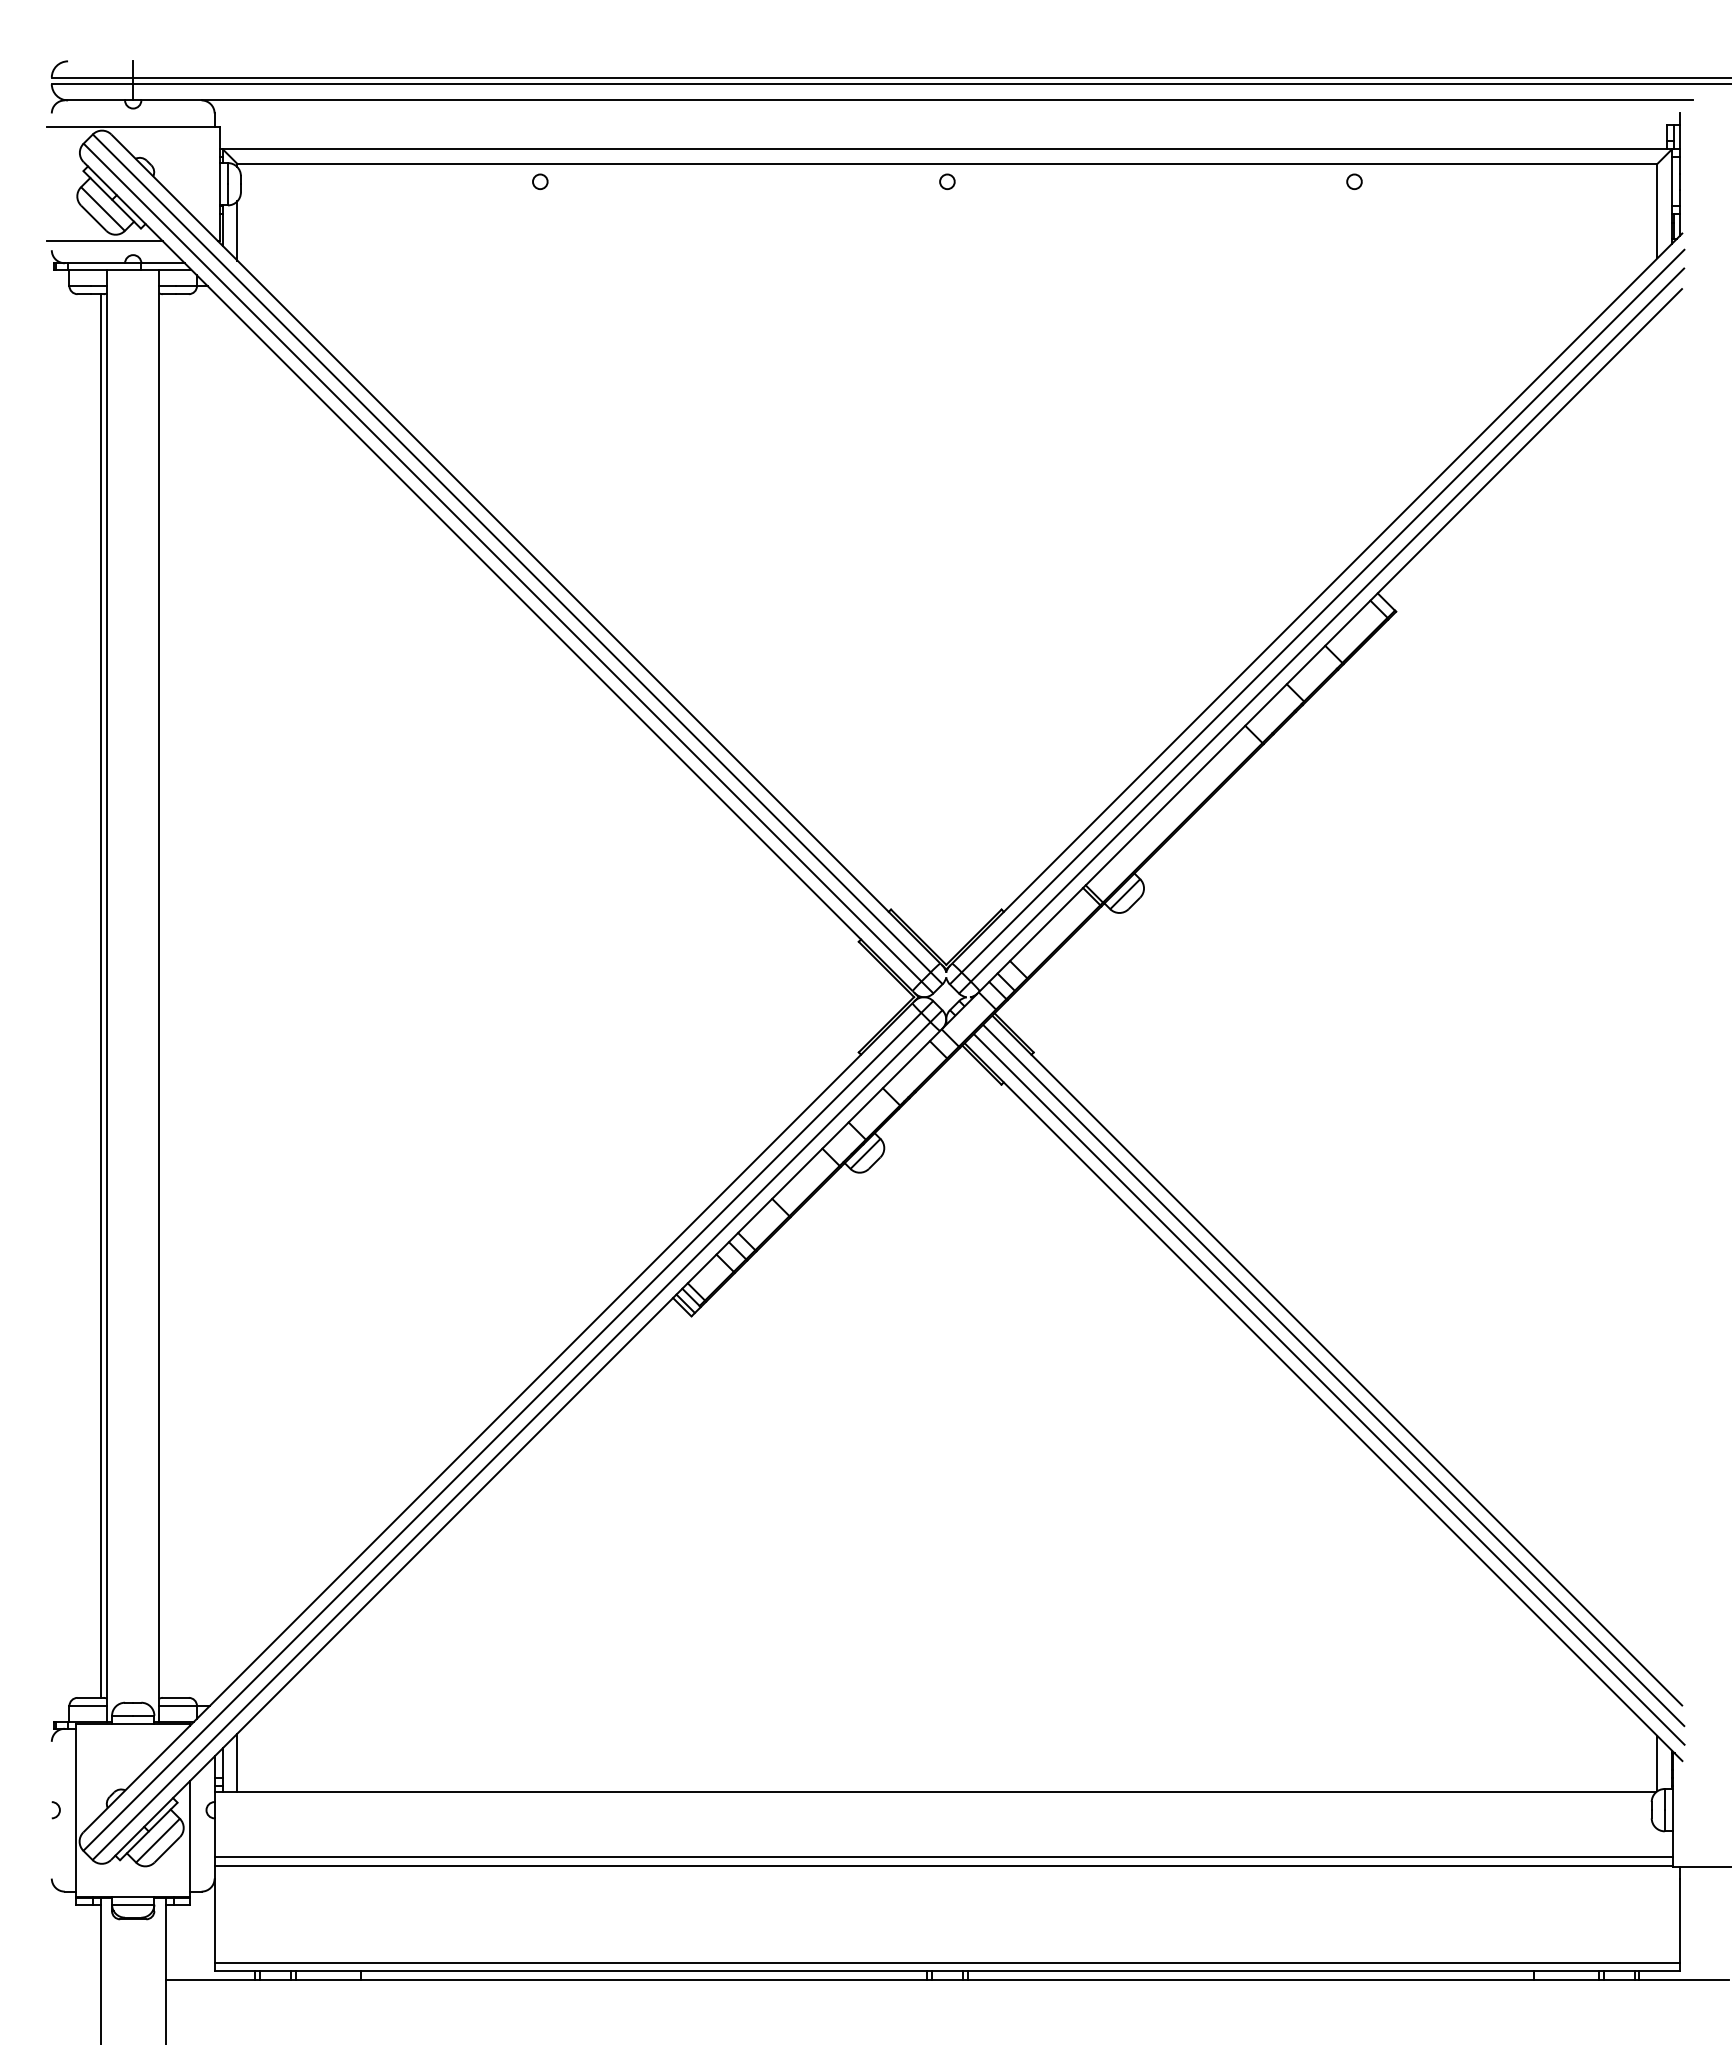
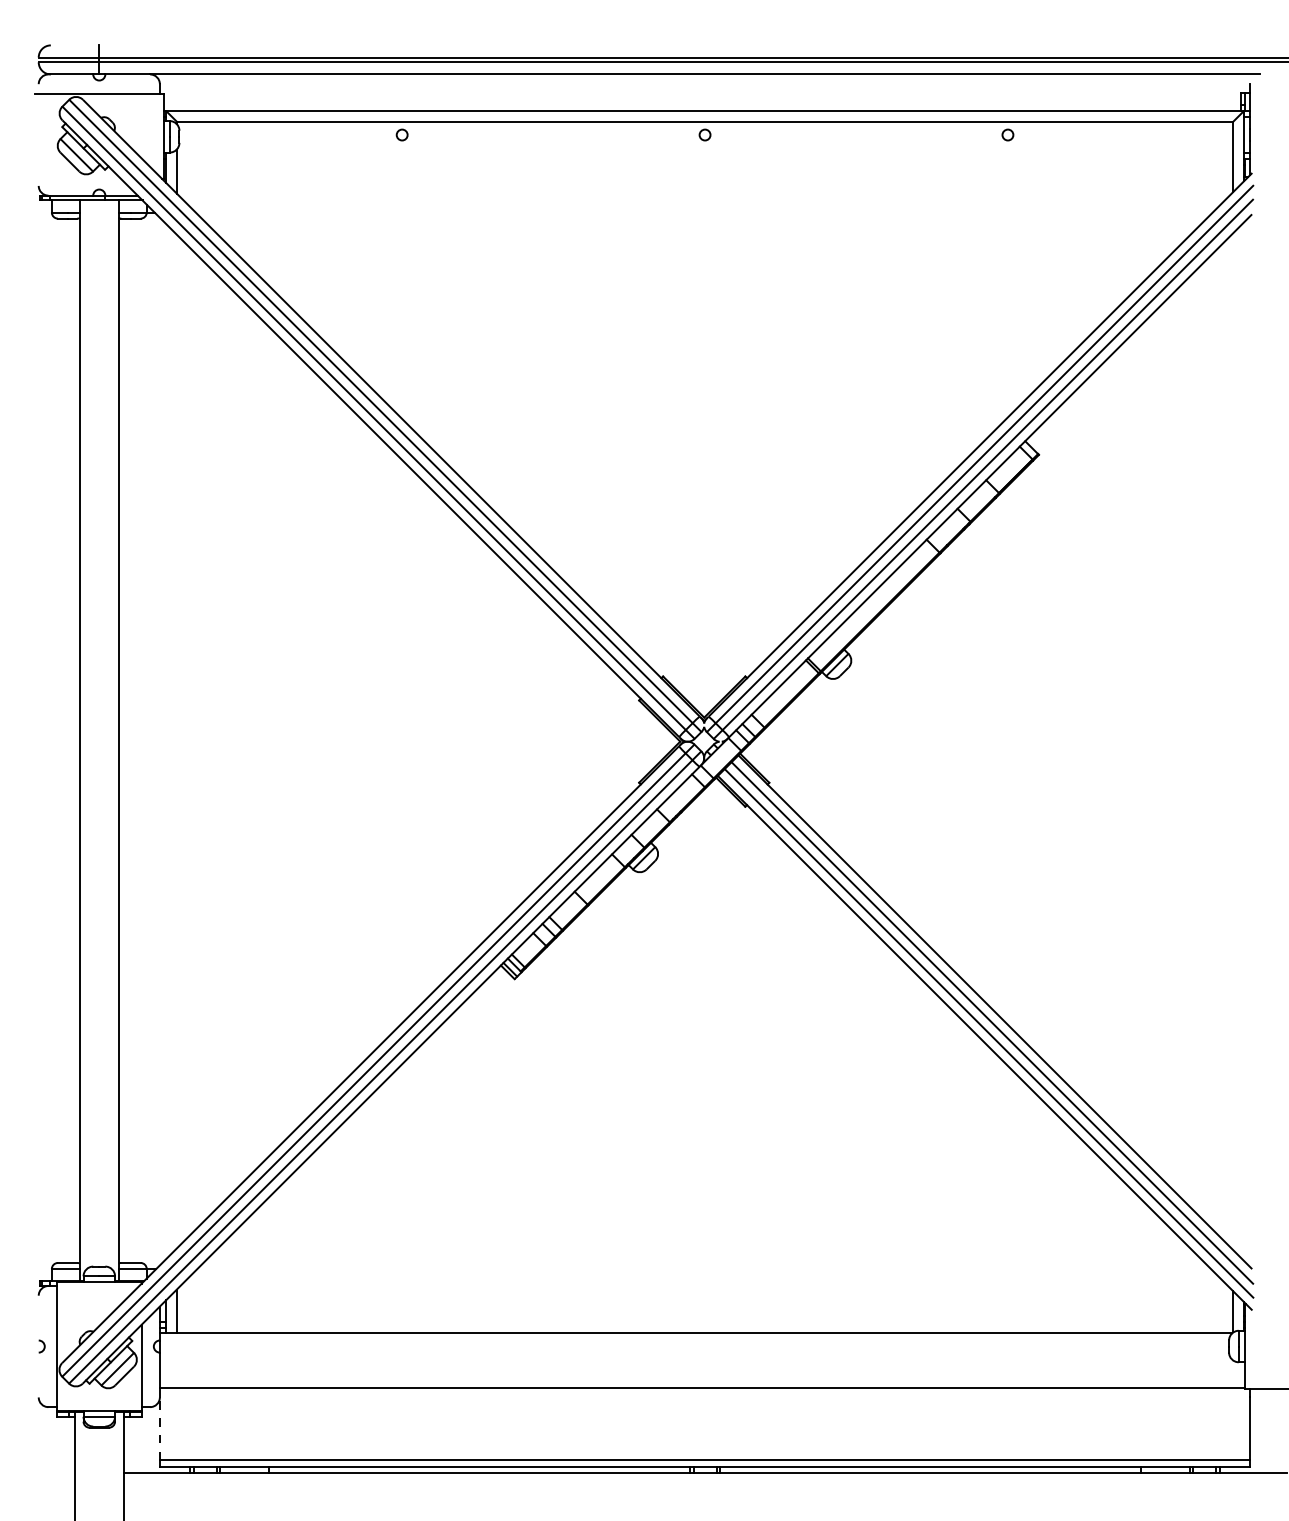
line: (104, 241) -> (77, 179), removed
line: (100, 995) -> (74, 740), removed
line: (943, 1857) -> (702, 1381), removed
line: (214, 1920) -> (159, 1428), solid -> dashed

